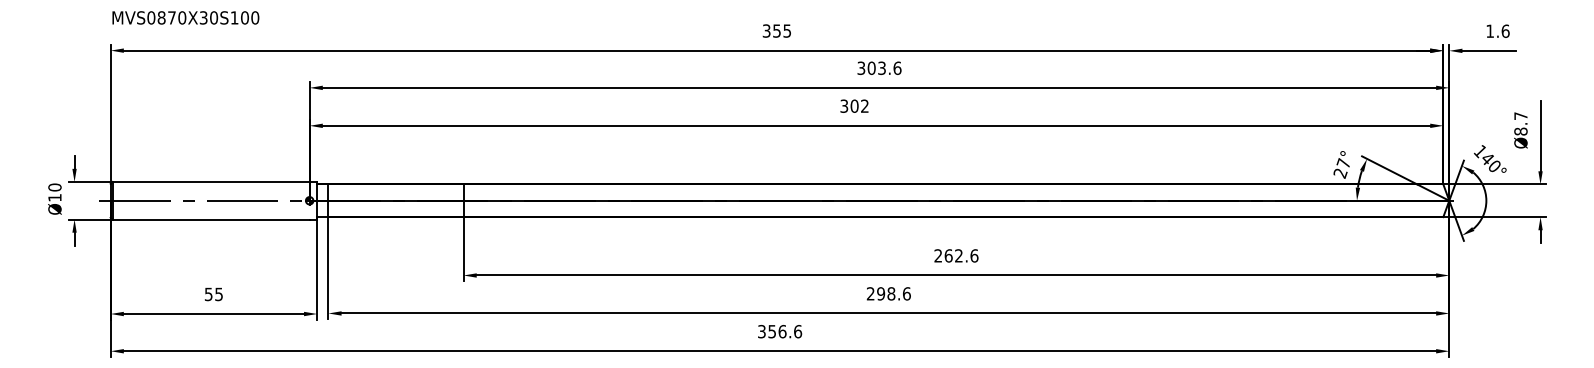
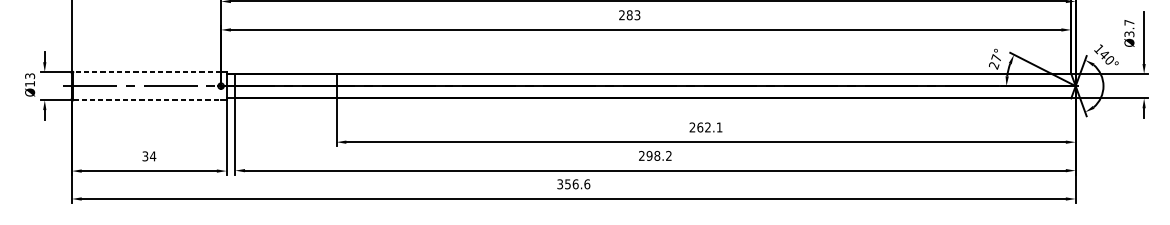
text: (854, 105) -> (629, 14), 302 -> 283
text: (1520, 131) -> (1129, 34), Ø8.7 -> Ø3.7
line: (211, 182) -> (147, 72), solid -> dashed
text: (54, 187) -> (29, 76), Ø10 -> Ø13
line: (211, 219) -> (147, 100), solid -> dashed
text: (974, 255) -> (719, 127), 262.6 -> 262.1
text: (906, 293) -> (668, 155), 298.6 -> 298.2
text: (214, 294) -> (149, 156), 55 -> 34

